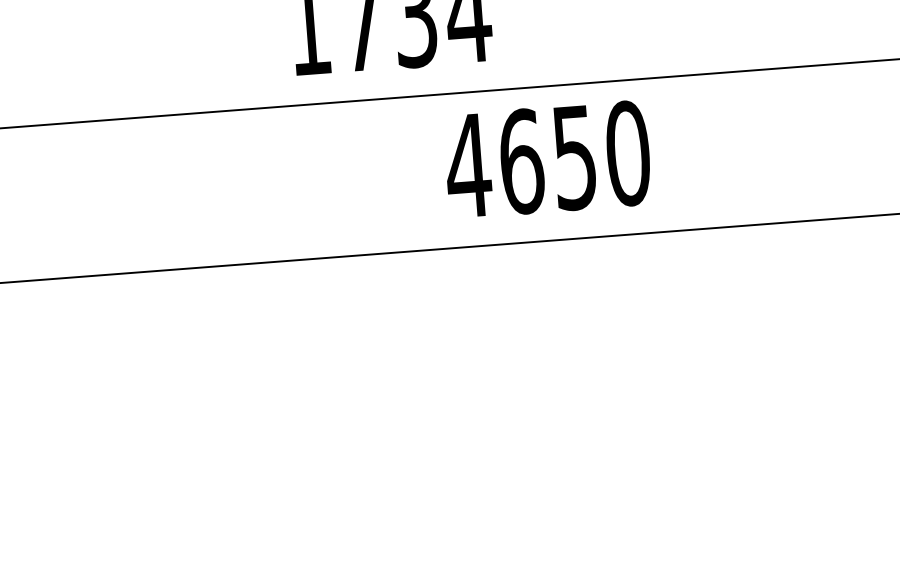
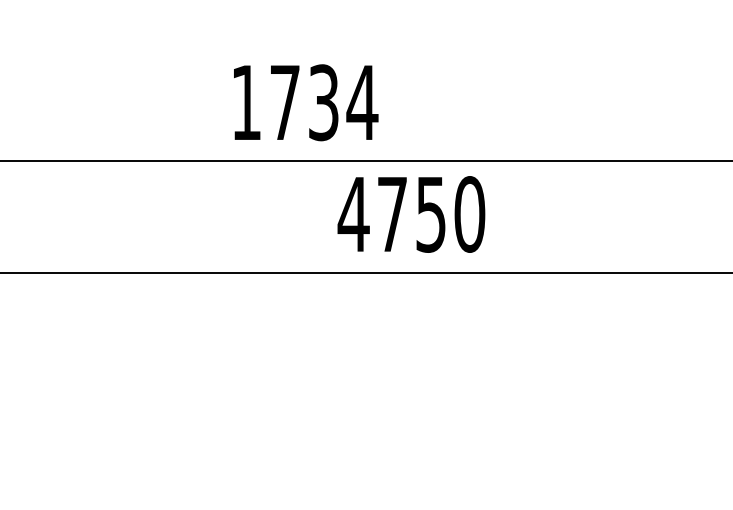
text: (521, 161) -> (392, 214), 4650 -> 4750

